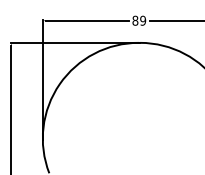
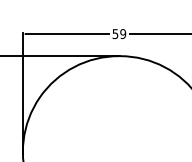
text: (135, 20) -> (115, 33), 89 -> 59

